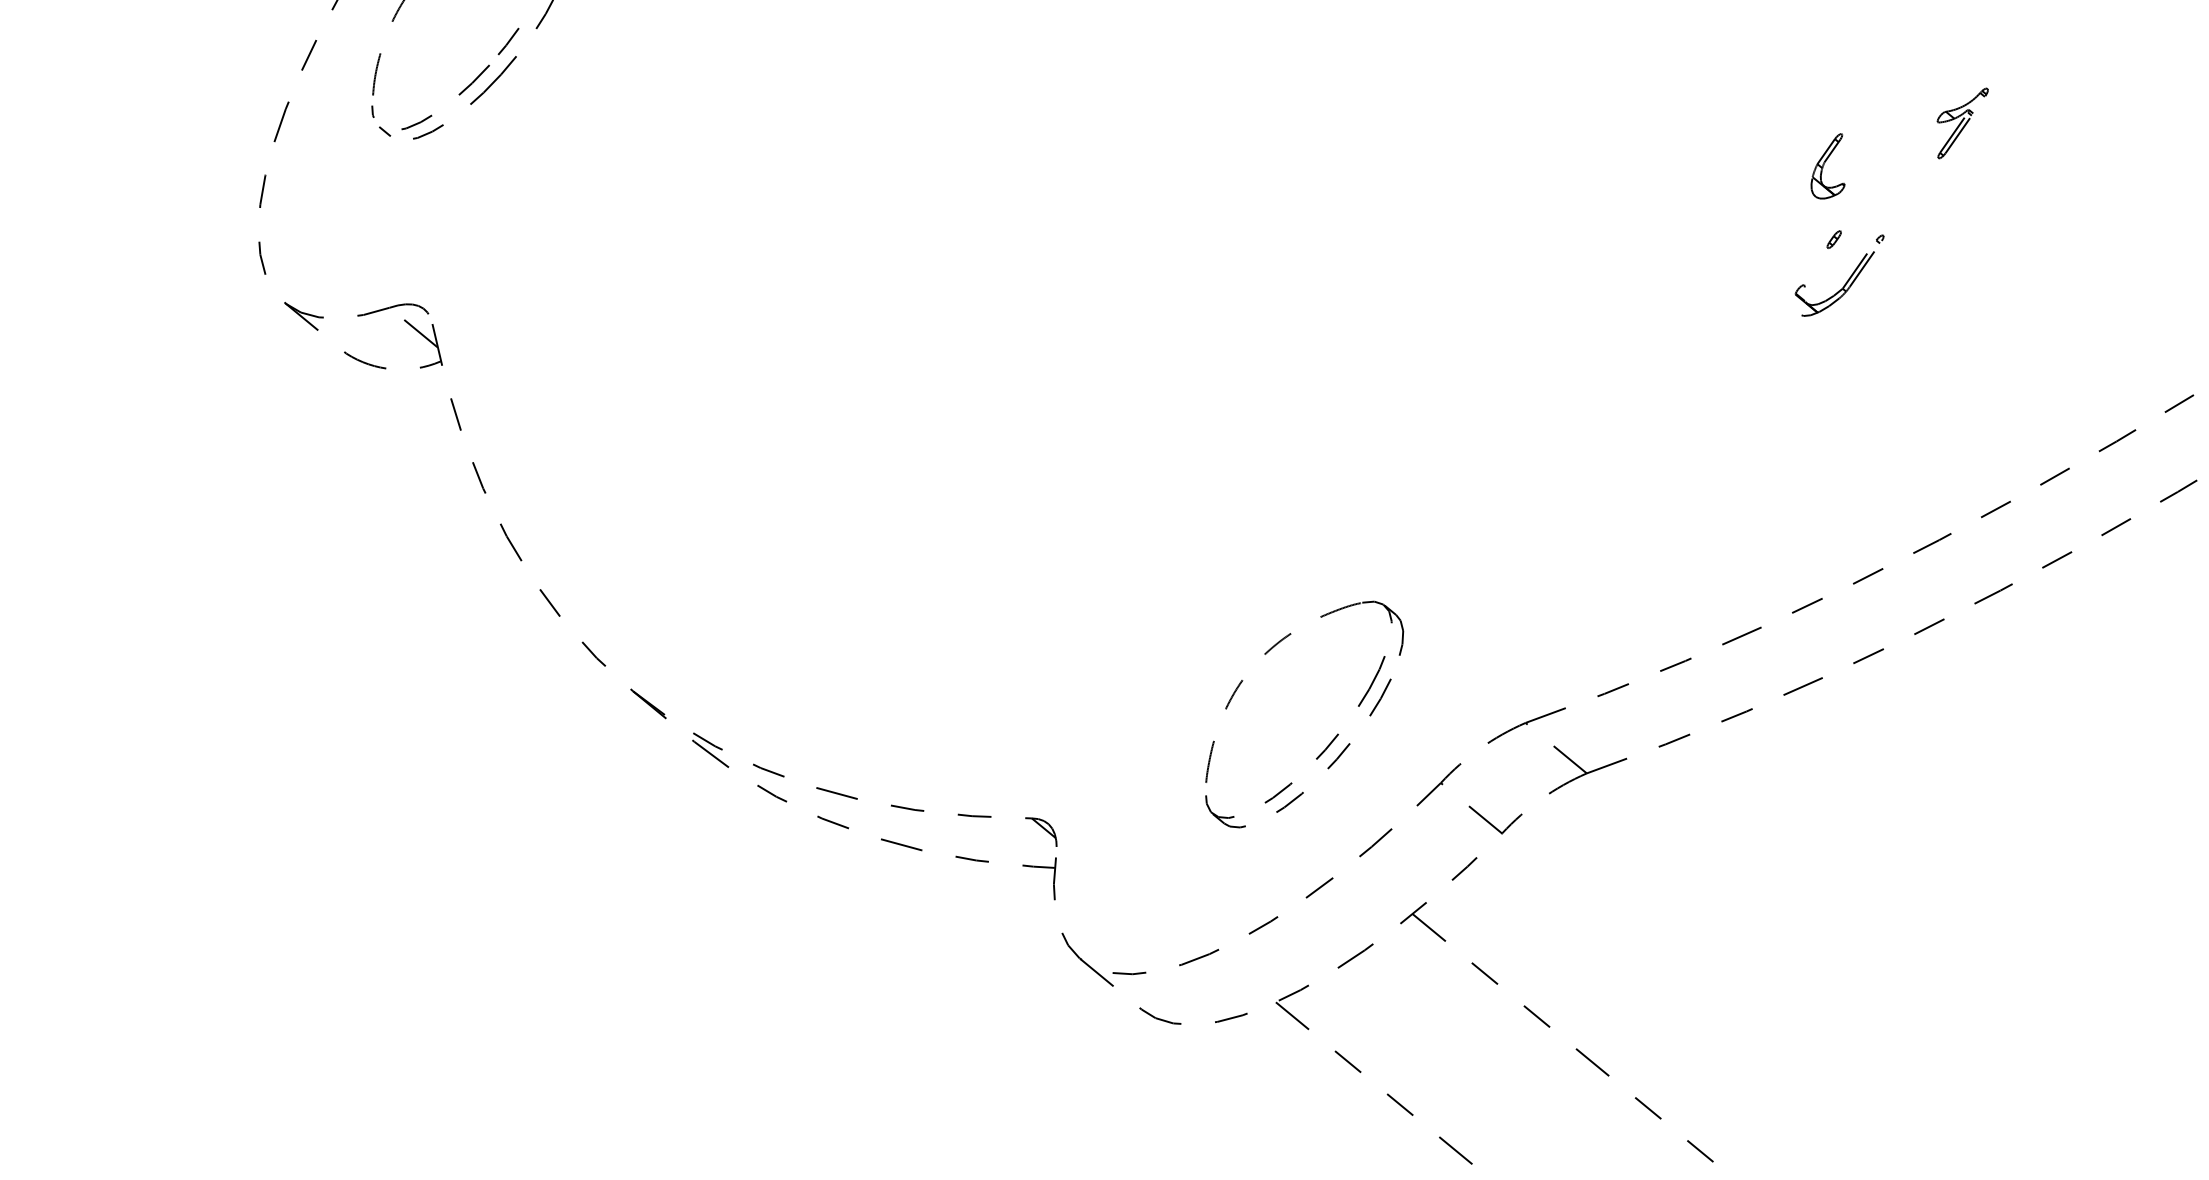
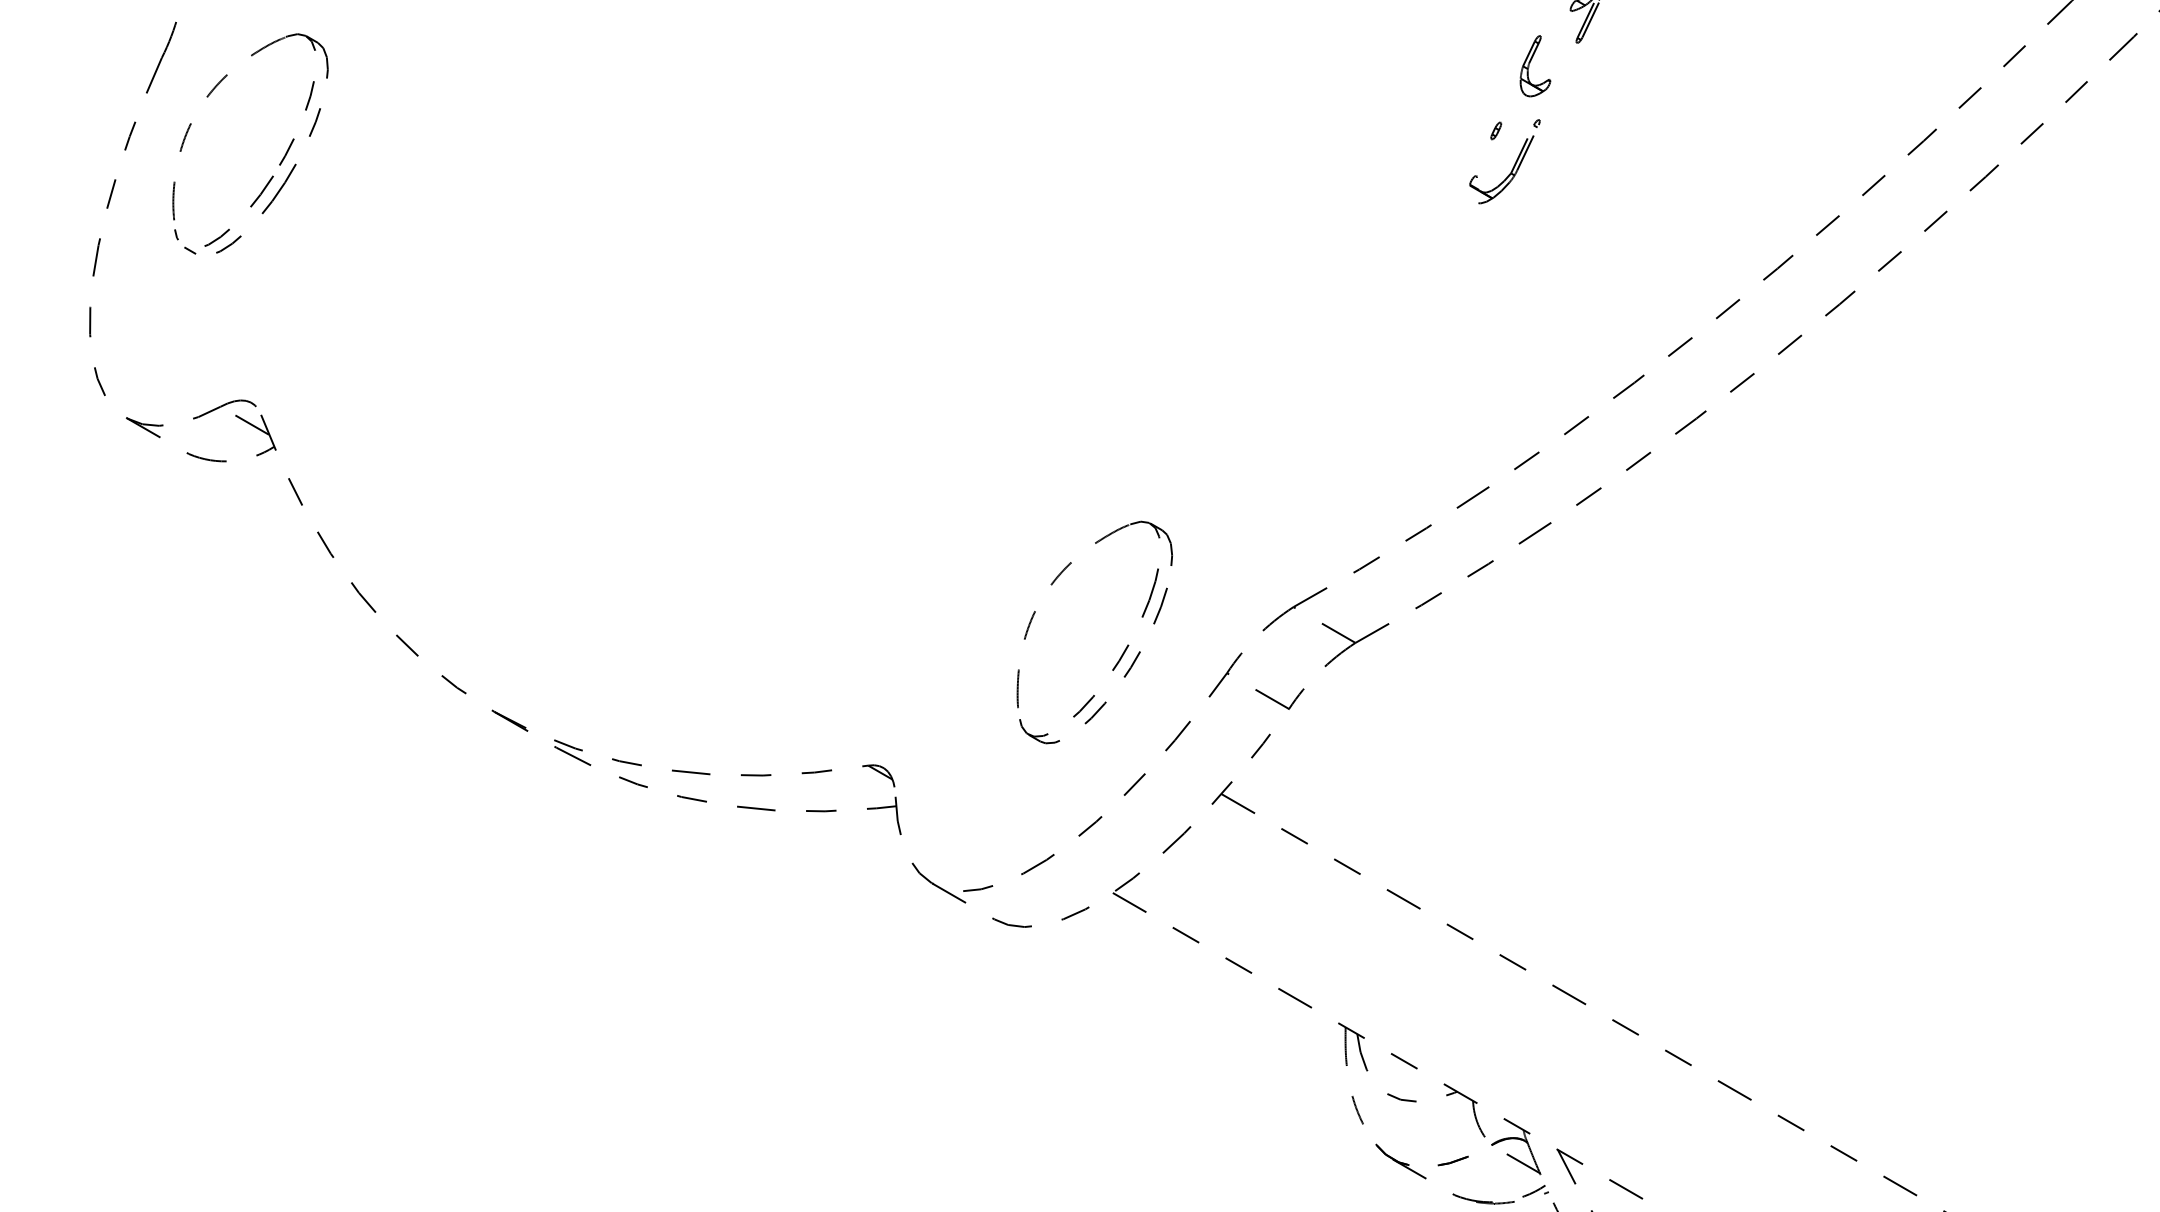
part: (1831, 166) -> (1535, 66), moved

